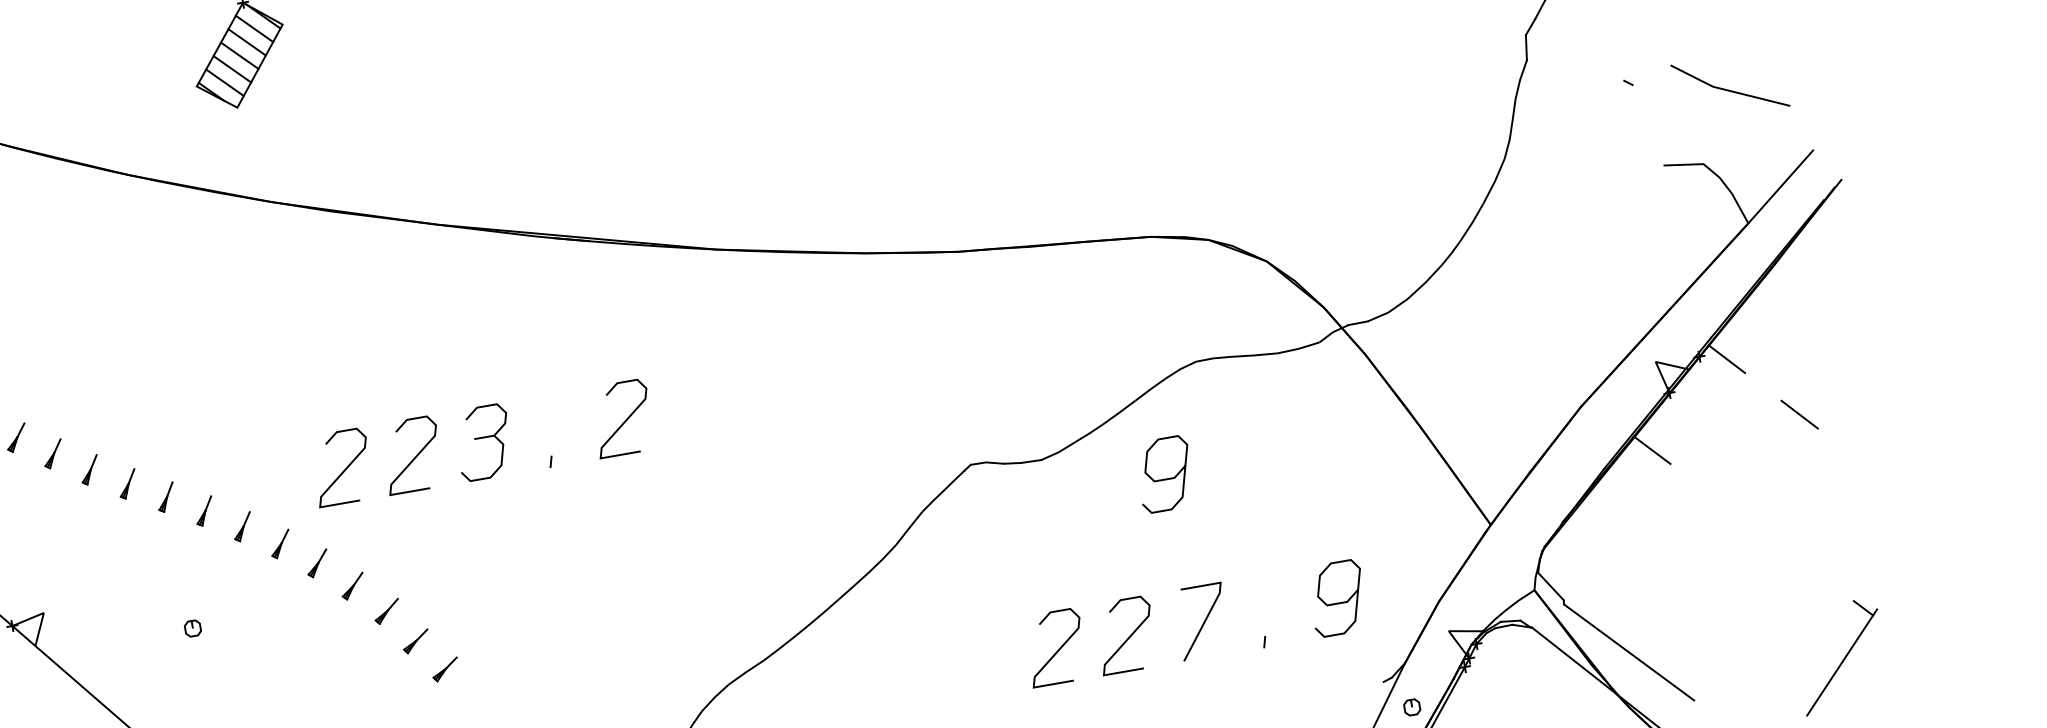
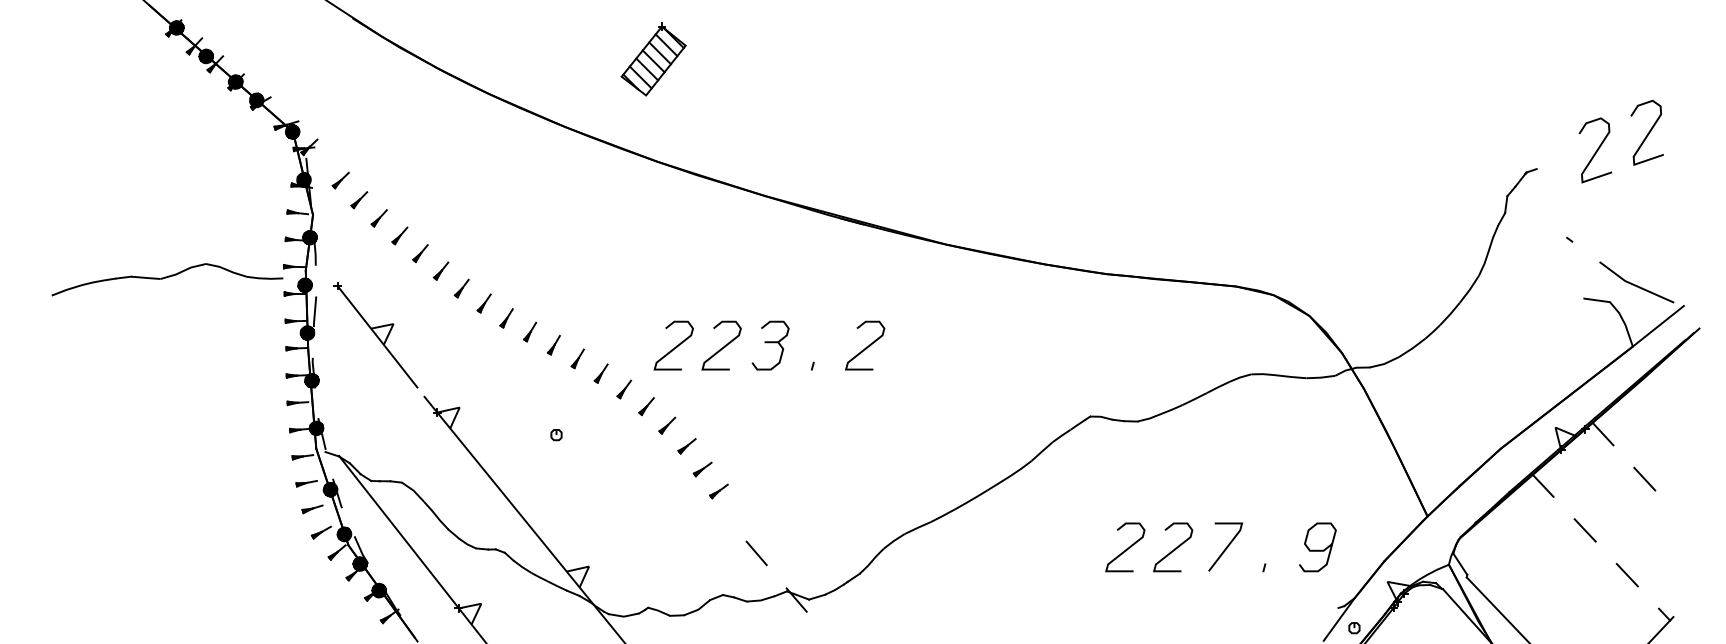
line: (1728, 89) -> (1635, 284), moved
curve: (1165, 477) -> (1217, 447), removed
line: (1724, 505) -> (1584, 530), added
line: (1797, 559) -> (1626, 574), added

